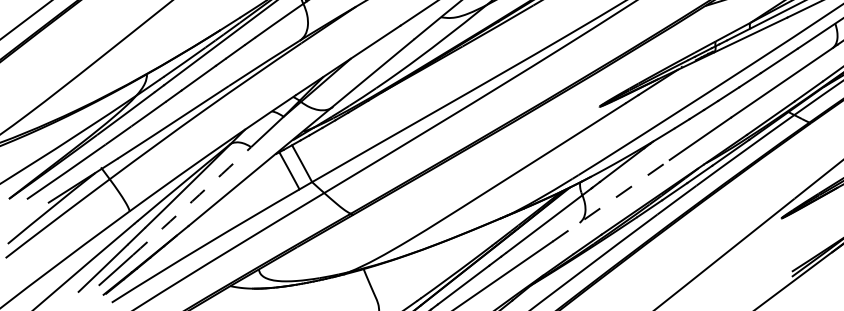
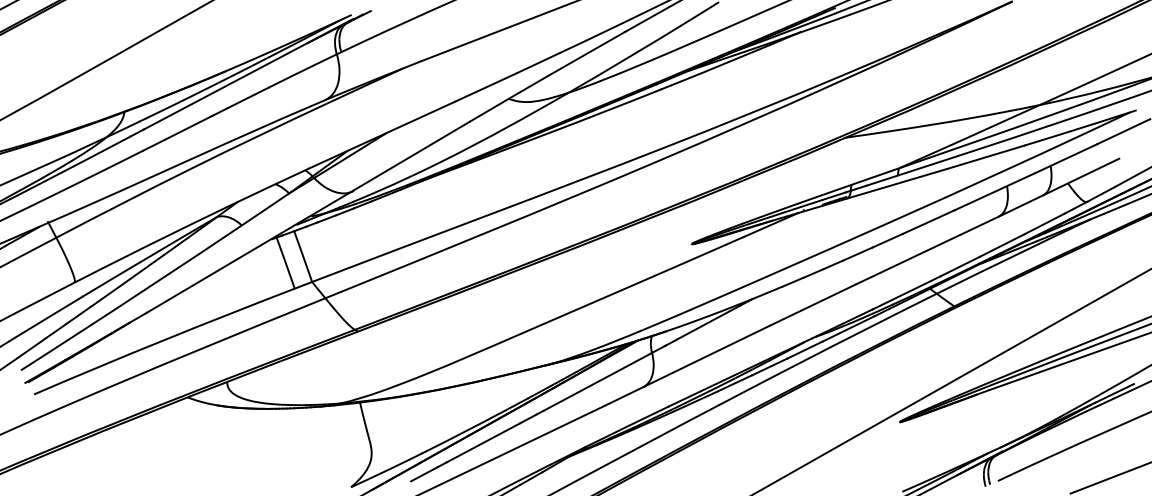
line: (611, 200) -> (687, 365), dashed -> solid
arc: (192, 201) -> (156, 282), dashed -> solid

